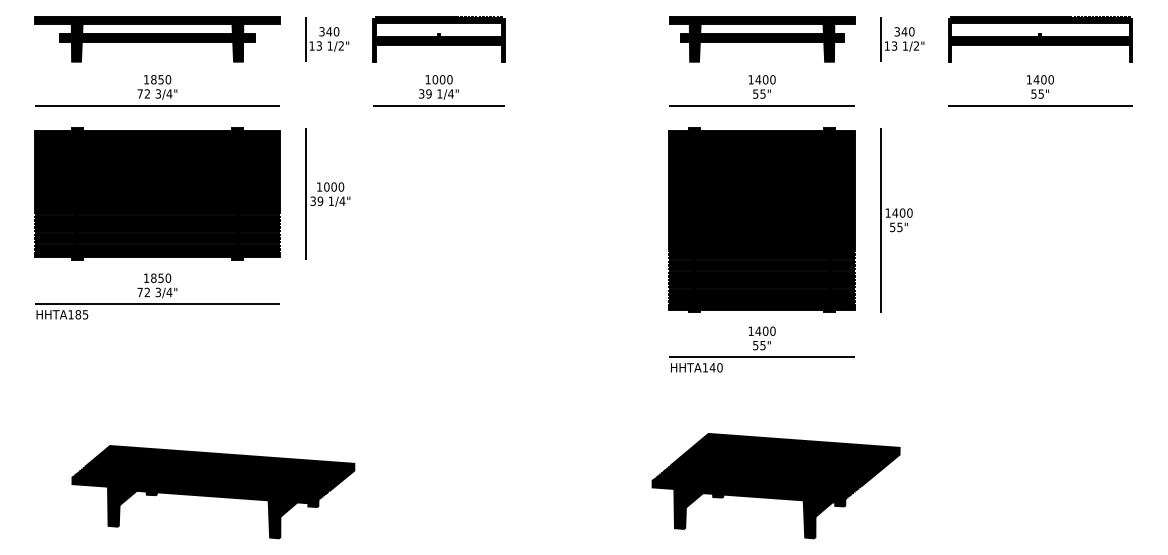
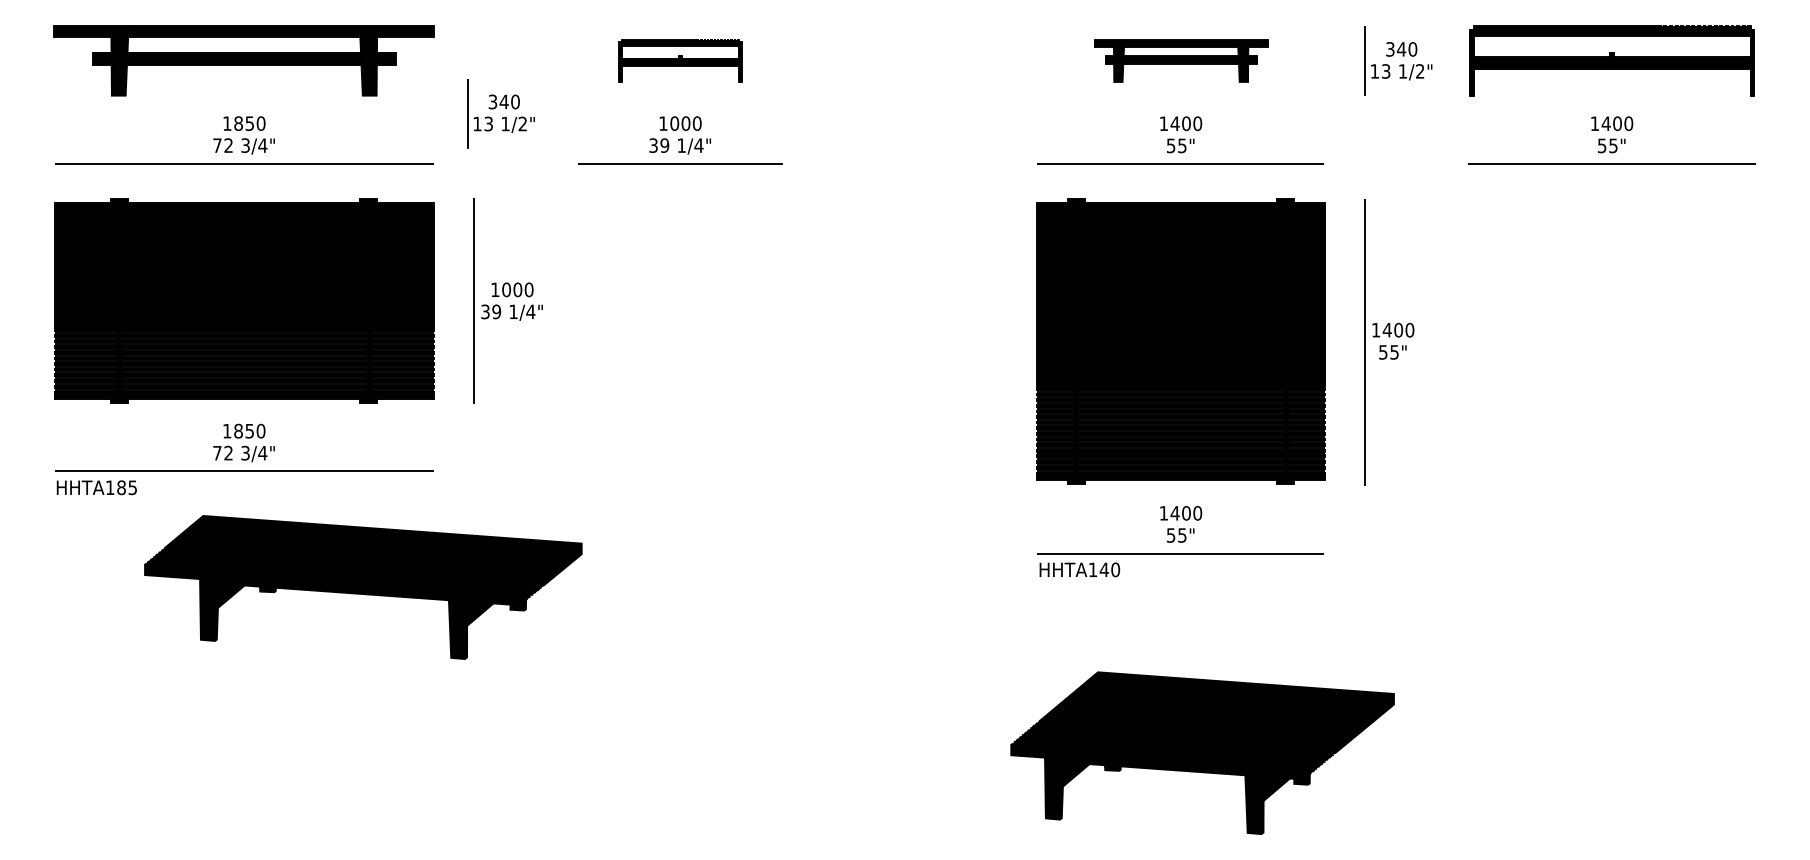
part: (327, 39) -> (501, 113), moved
part: (438, 39) -> (679, 61), size x0.6
part: (762, 39) -> (1181, 61), size x0.6
part: (213, 492) -> (363, 588), moved

